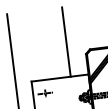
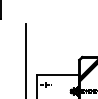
line: (65, 42) -> (65, 49), removed

